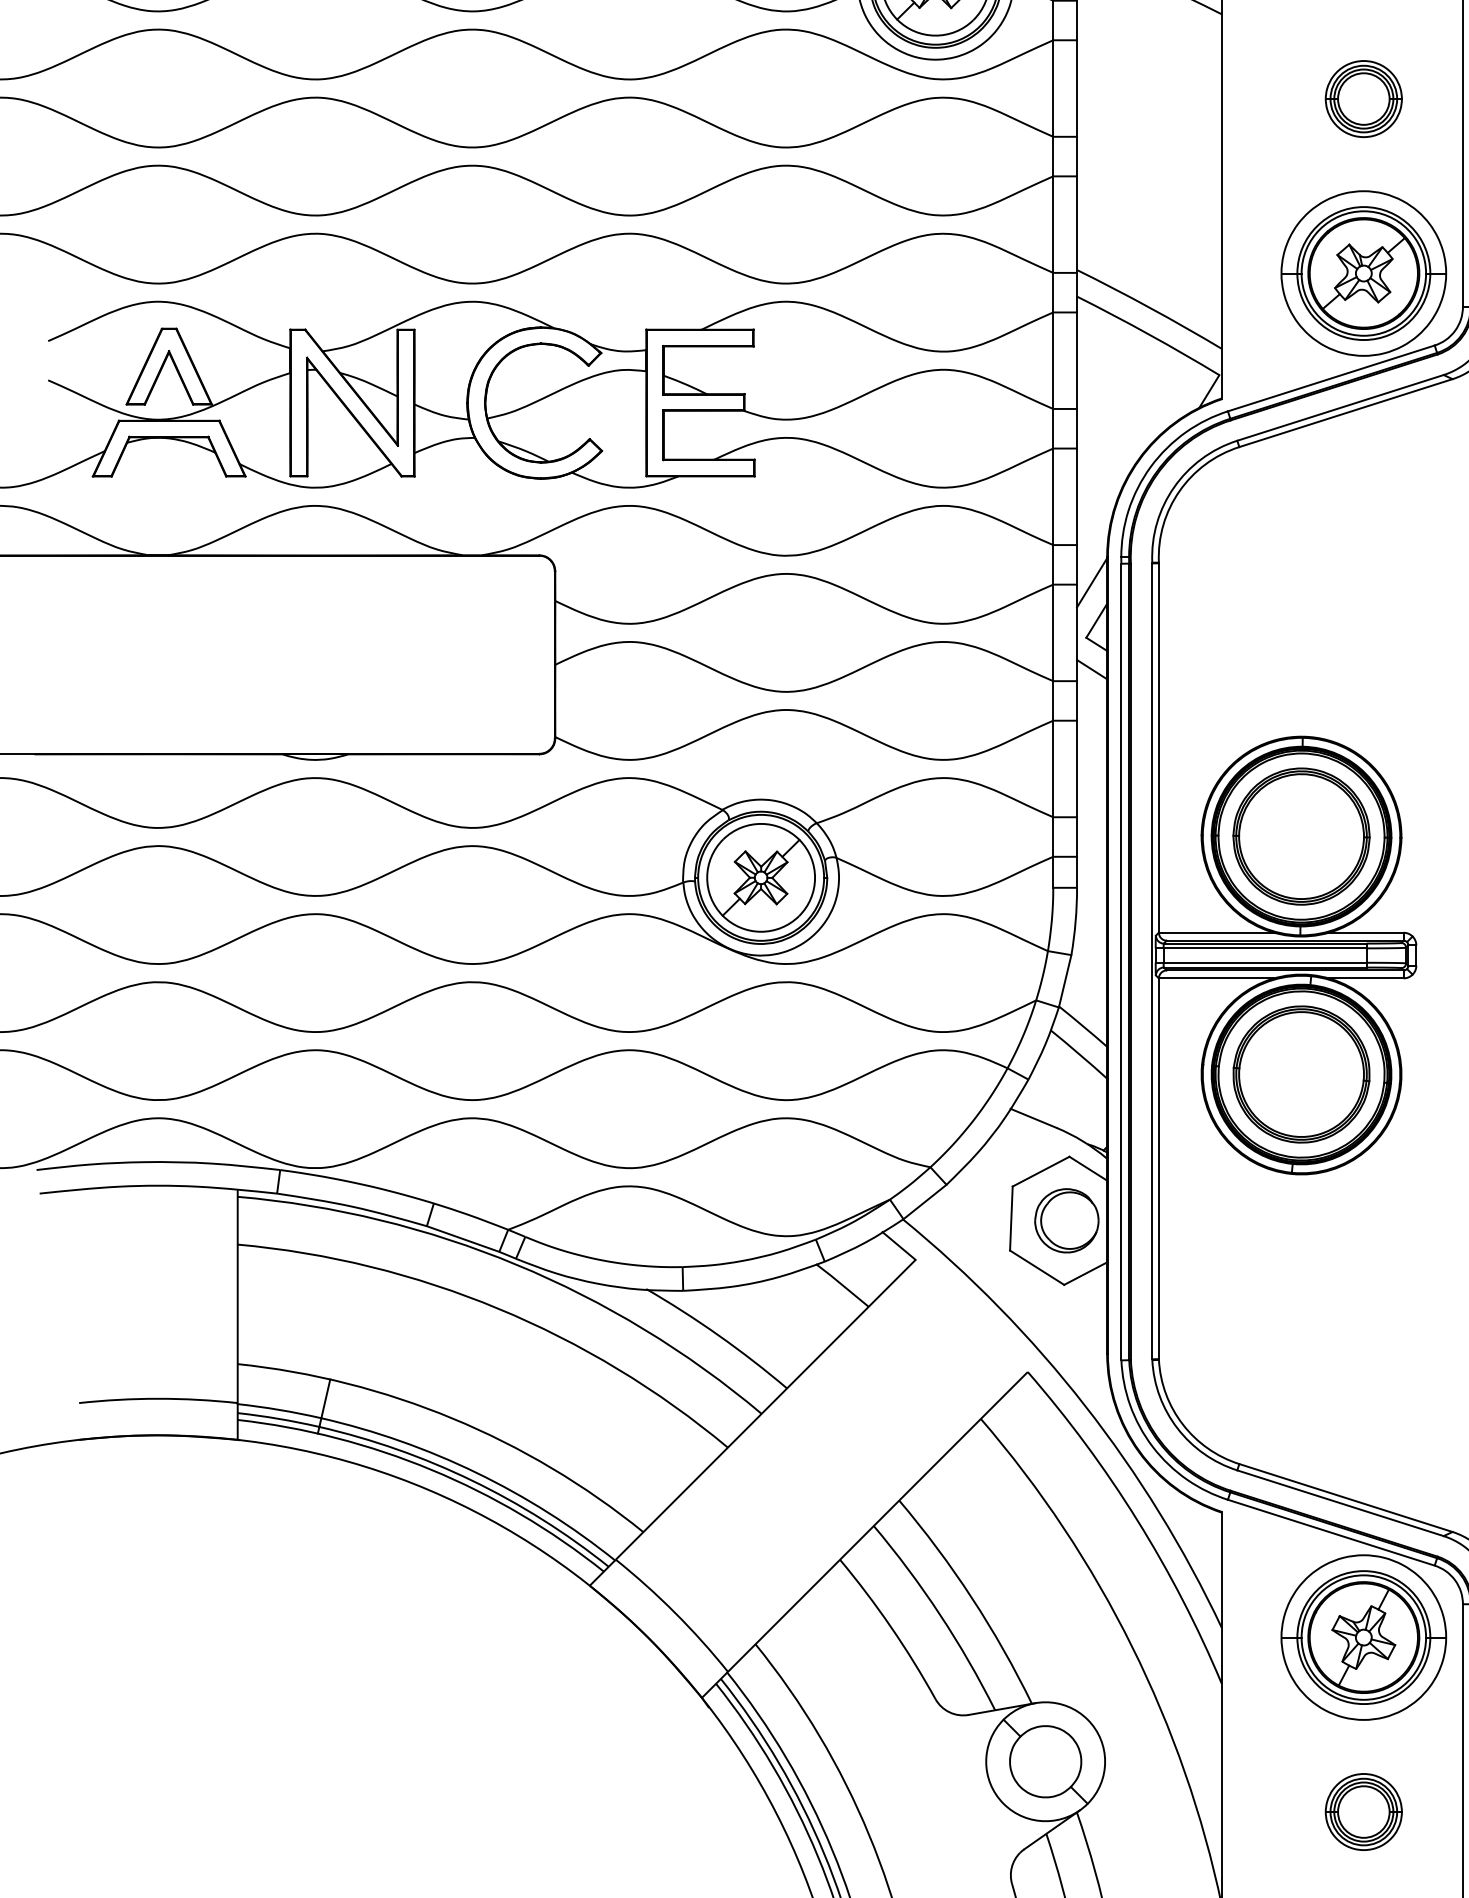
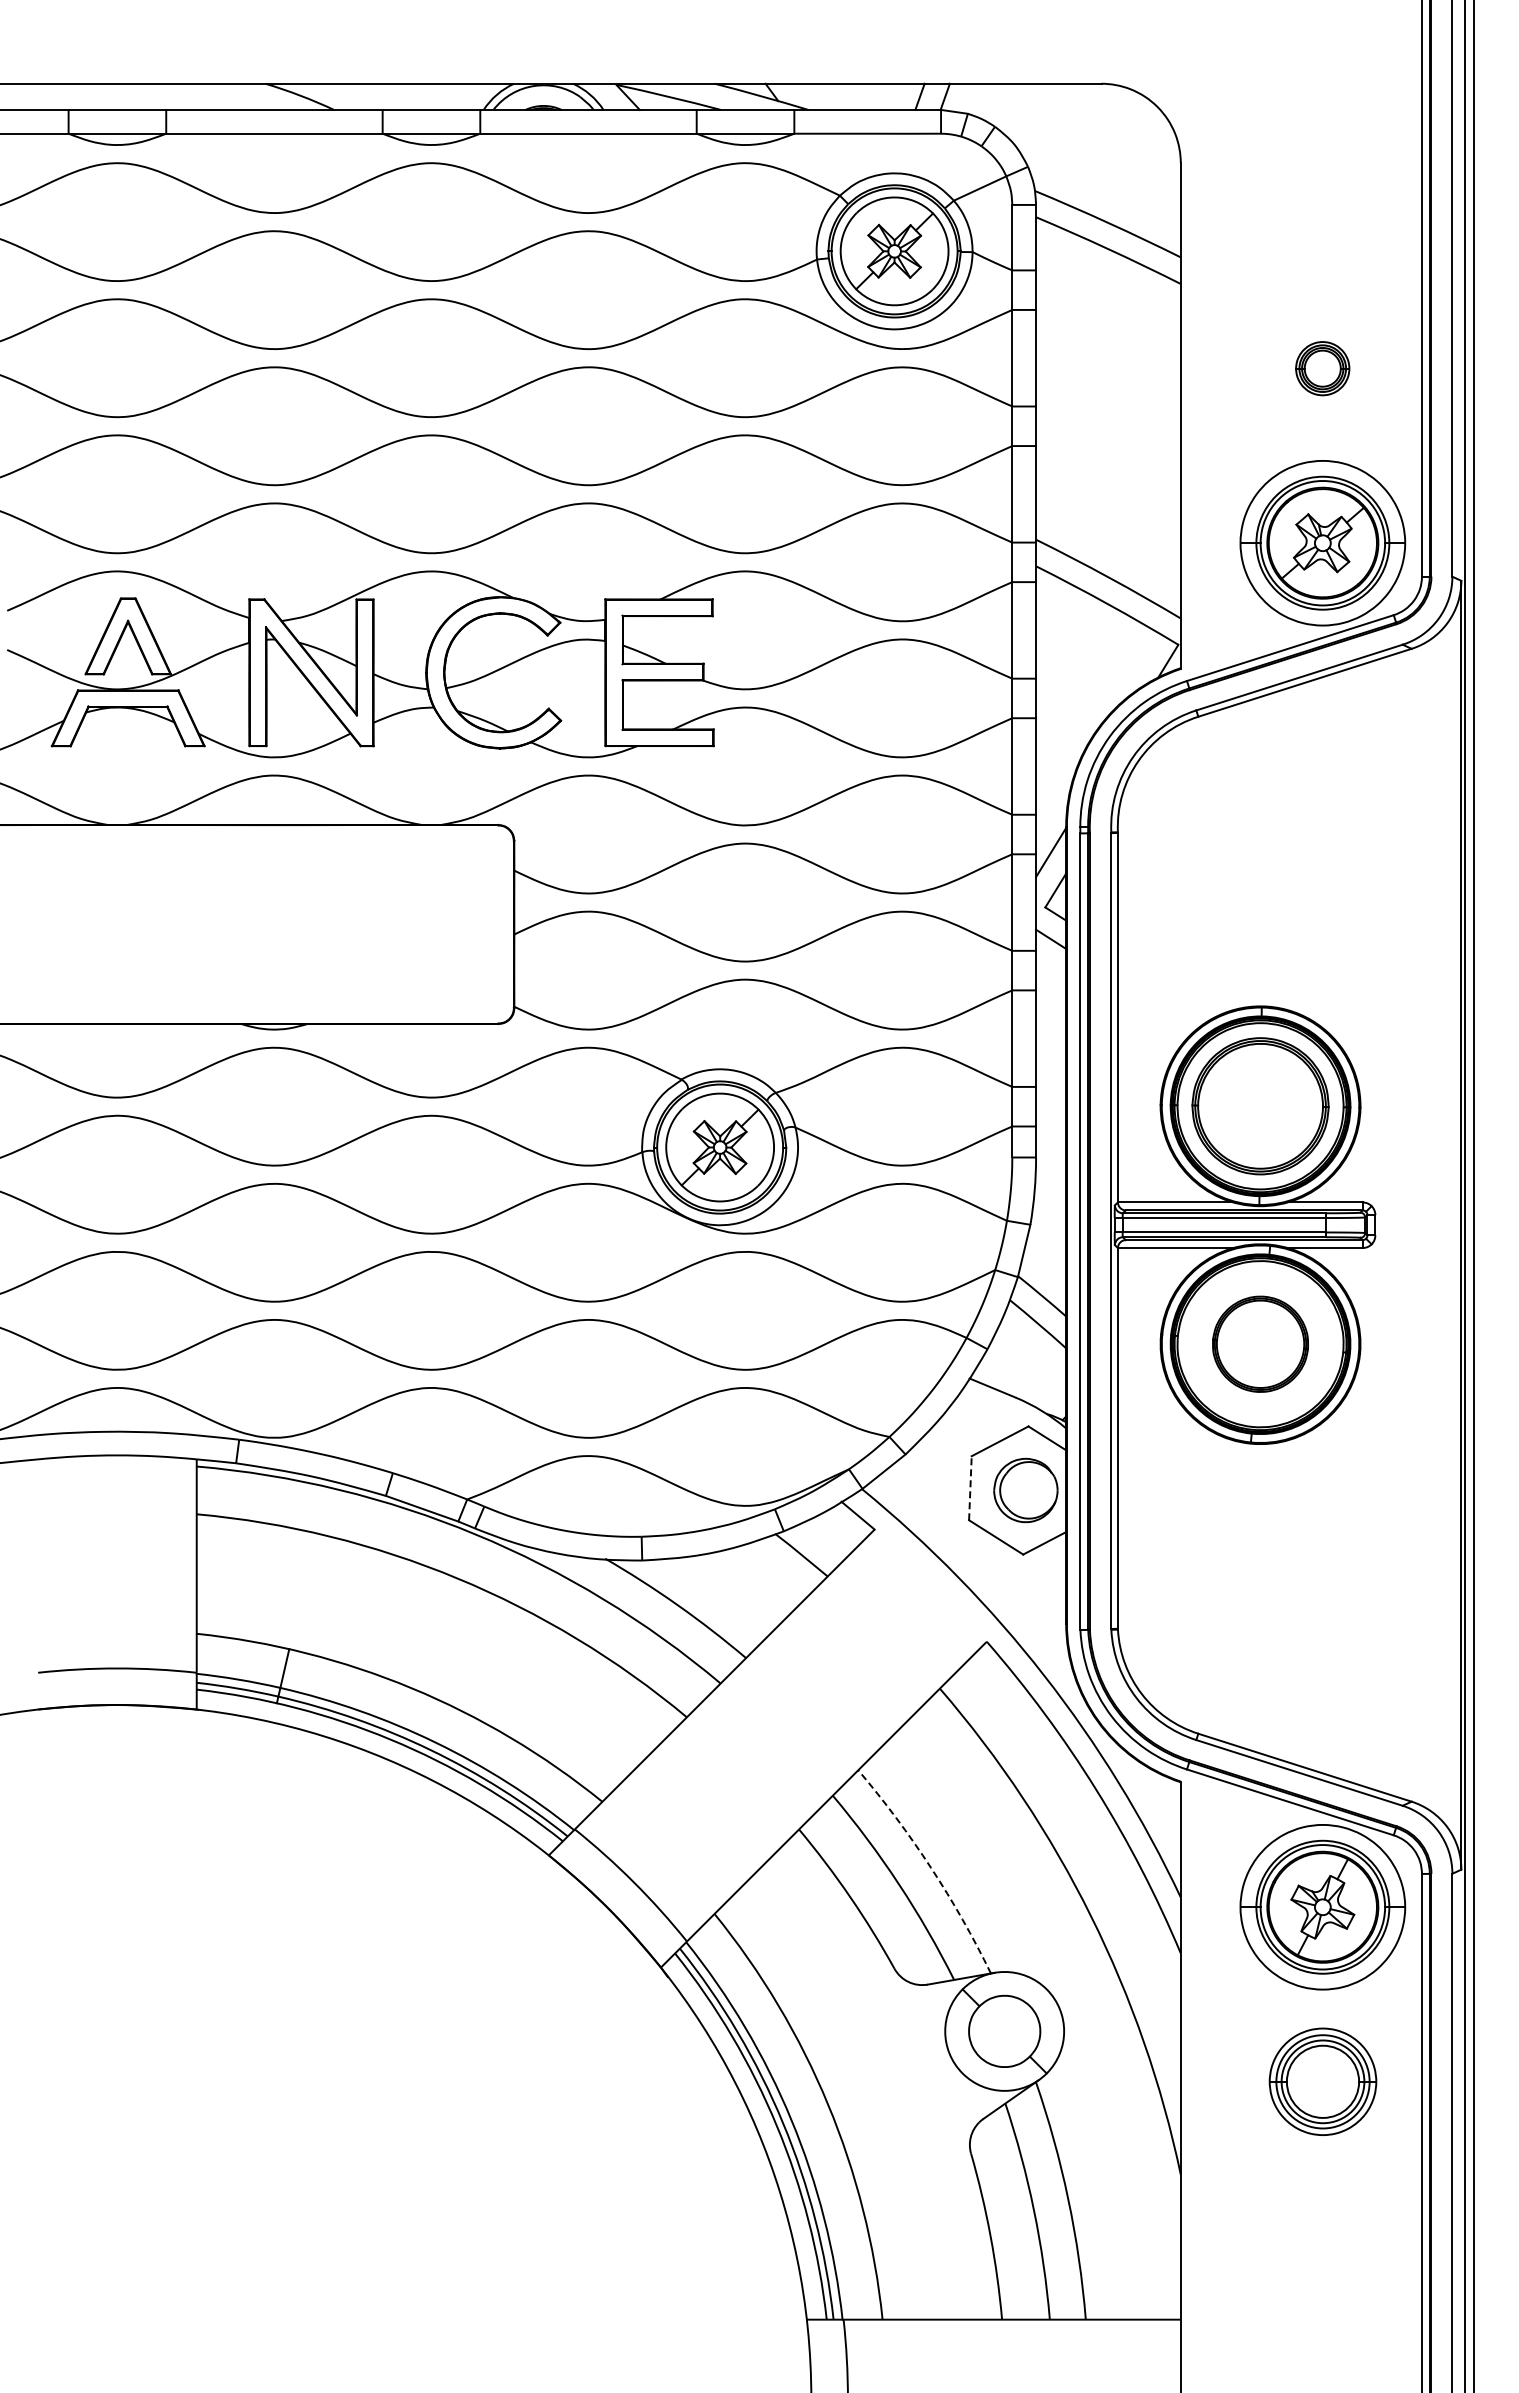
part: (1363, 98) -> (1322, 368), size x0.7
part: (1301, 1074) -> (1260, 1344), size x0.7
line: (1011, 1217) -> (970, 1487), solid -> dashed
arc: (972, 1597) -> (931, 1867), solid -> dashed
part: (1363, 1811) -> (1322, 2081), size x1.4

